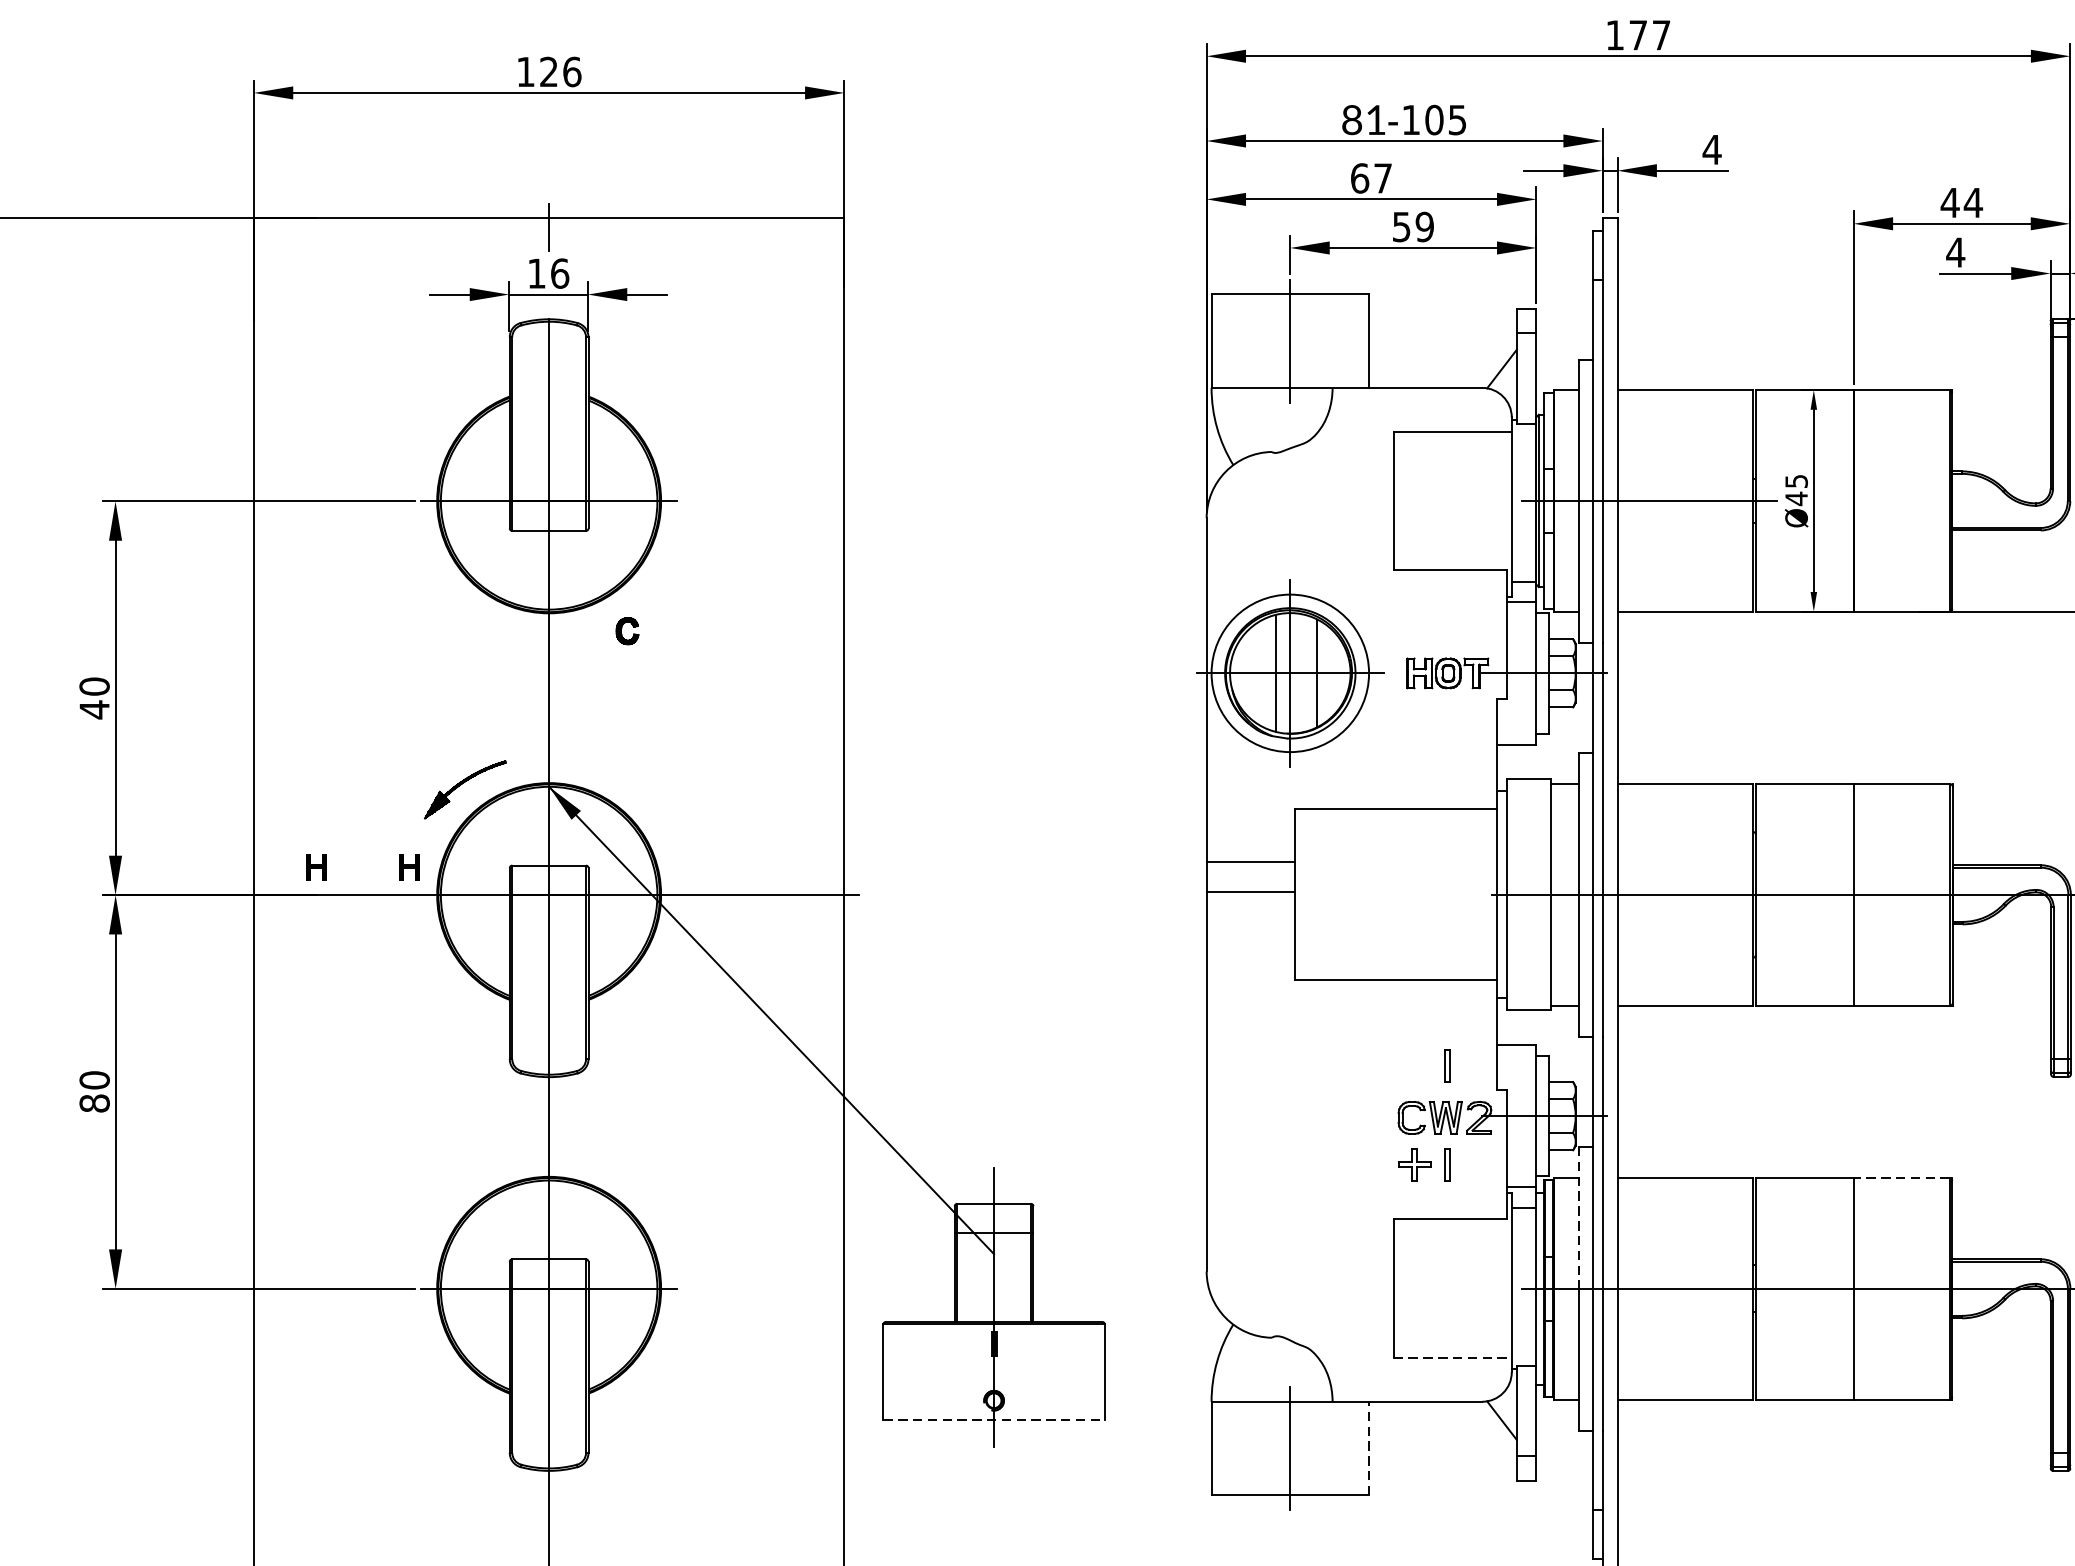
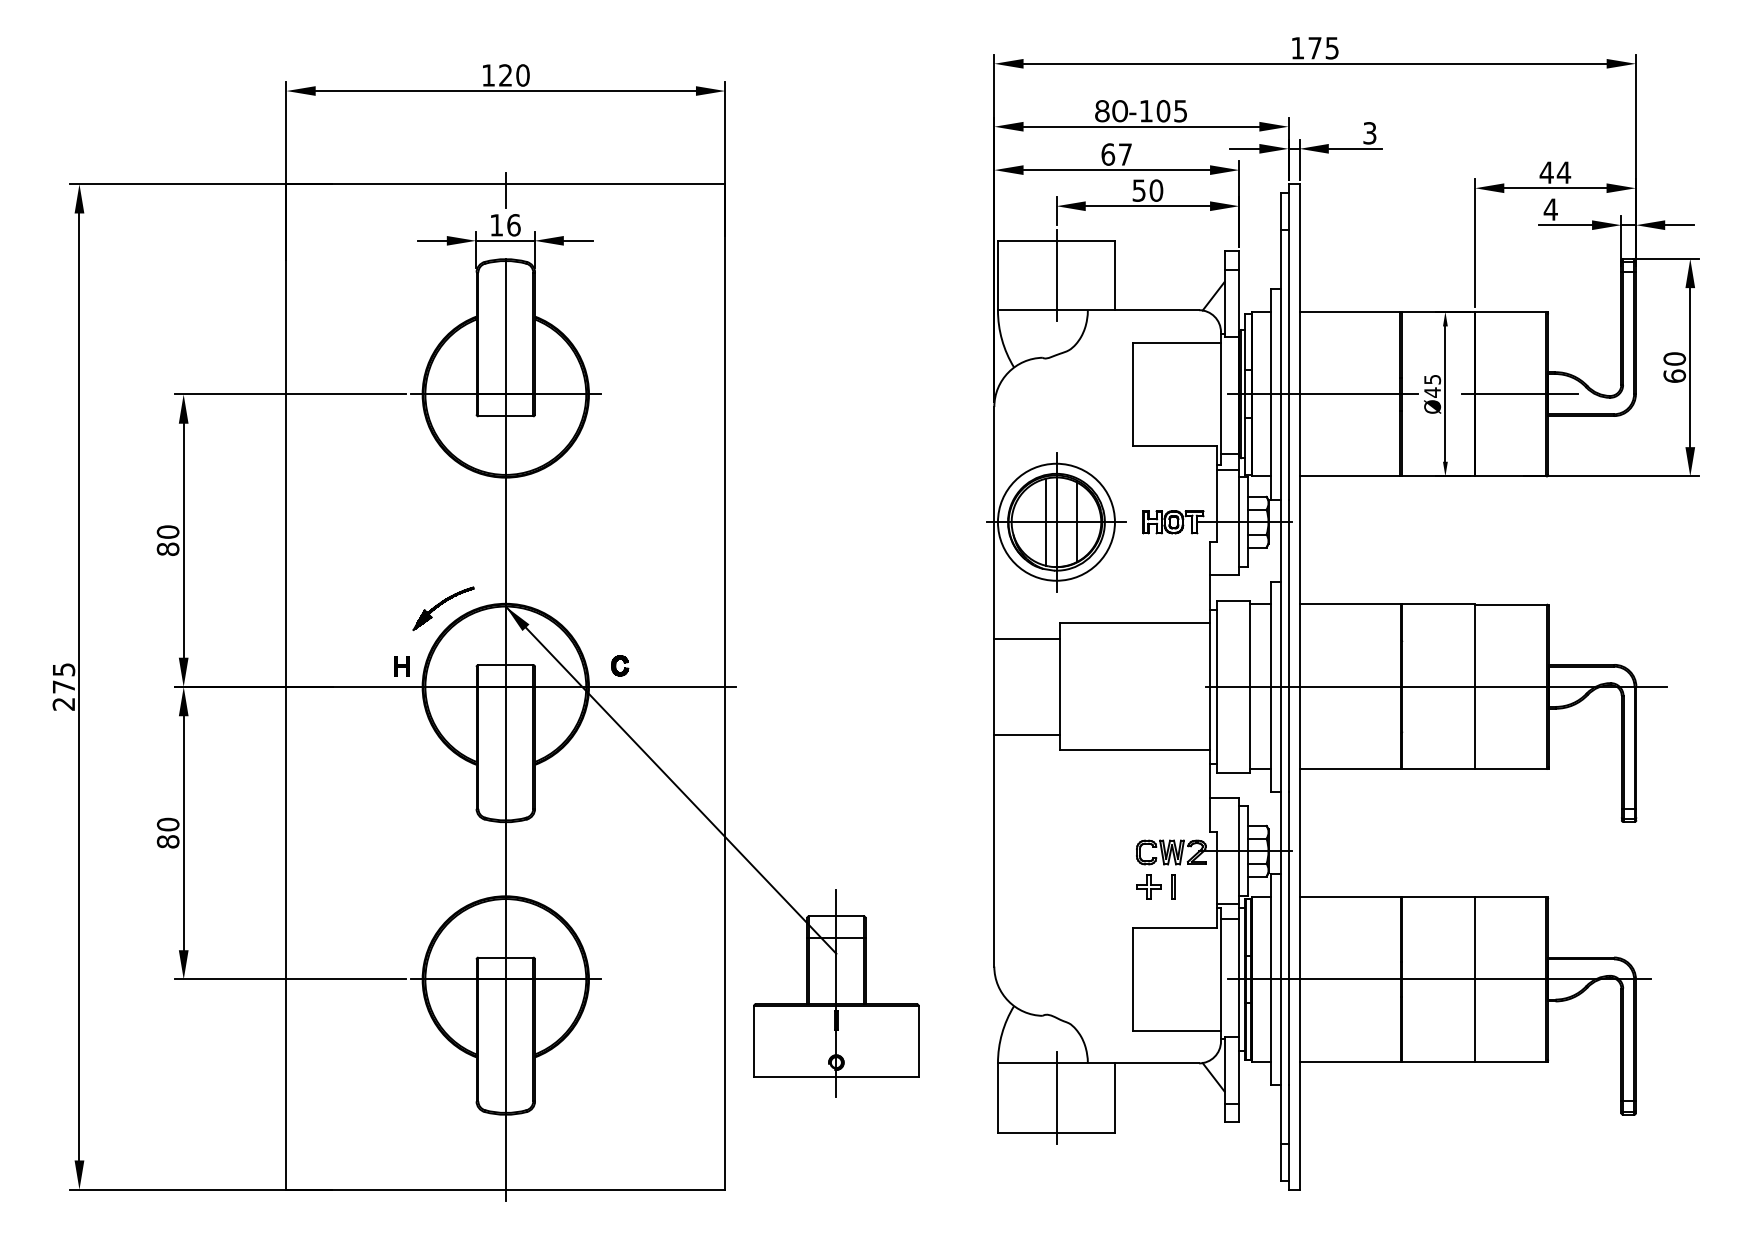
text: (1660, 35) -> (1331, 48), 177 -> 175
text: (571, 72) -> (522, 75), 126 -> 120
text: (1376, 120) -> (1120, 111), 81 -> 80
text: (1711, 150) -> (1369, 133), 4 -> 3
text: (1424, 226) -> (1156, 190), 59 -> 50
line: (1913, 501) -> (1519, 394), added
part: (628, 630) -> (620, 665), moved
text: (93, 710) -> (167, 549), 40 -> 80
line: (1251, 862) -> (1027, 734), moved
part: (315, 867) -> (332, 666), removed
line: (1251, 891) -> (1027, 638), moved
line: (1446, 1065) -> (1172, 813), removed
line: (1901, 1178) -> (1510, 897), dashed -> solid
line: (1579, 1217) -> (1271, 926), dashed -> solid
line: (1453, 1357) -> (1177, 1030), dashed -> solid
line: (994, 1420) -> (836, 1077), dashed -> solid
line: (1368, 1448) -> (1114, 1098), dashed -> solid

